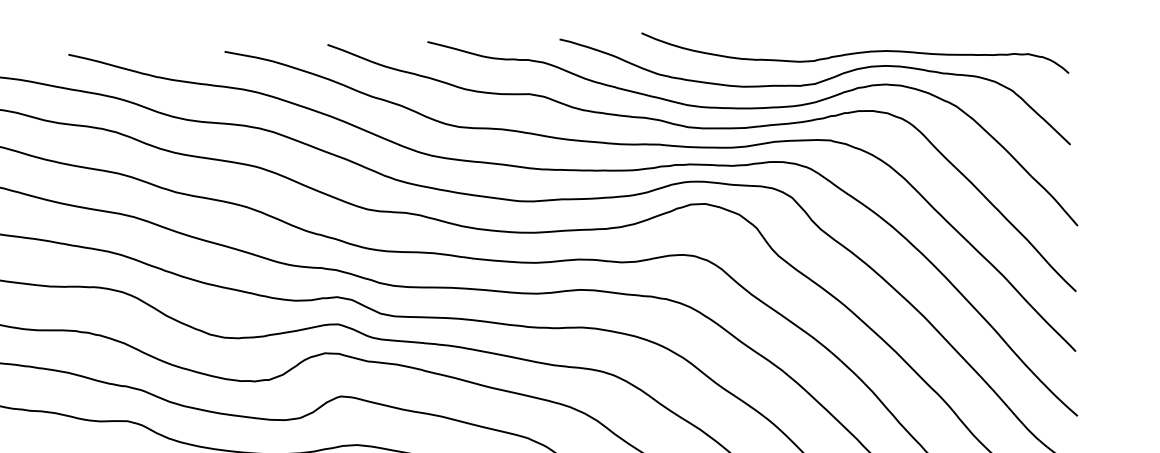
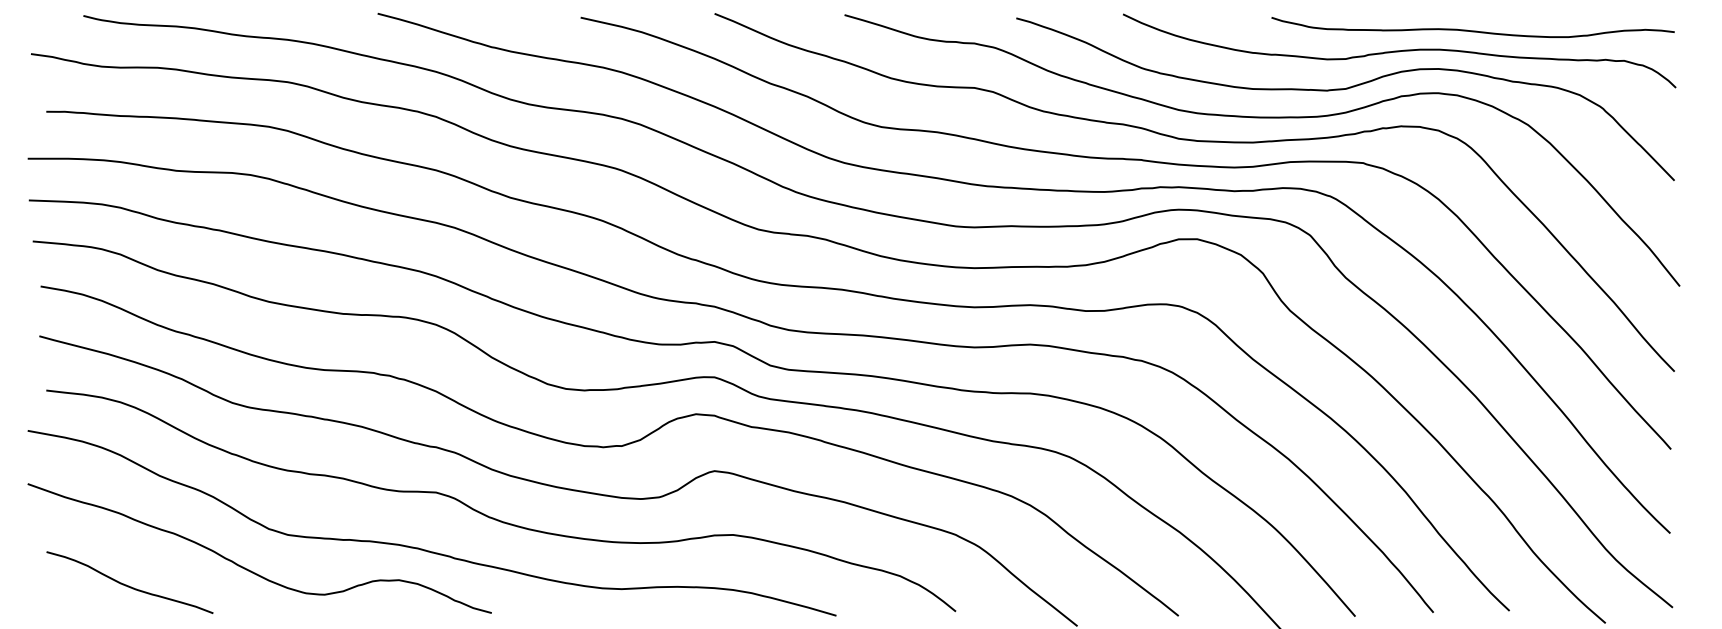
curve: (910, 35) -> (1472, 30), added

